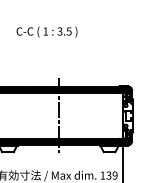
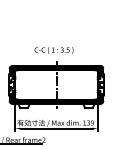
text: (46, 32) -> (53, 50), moved

